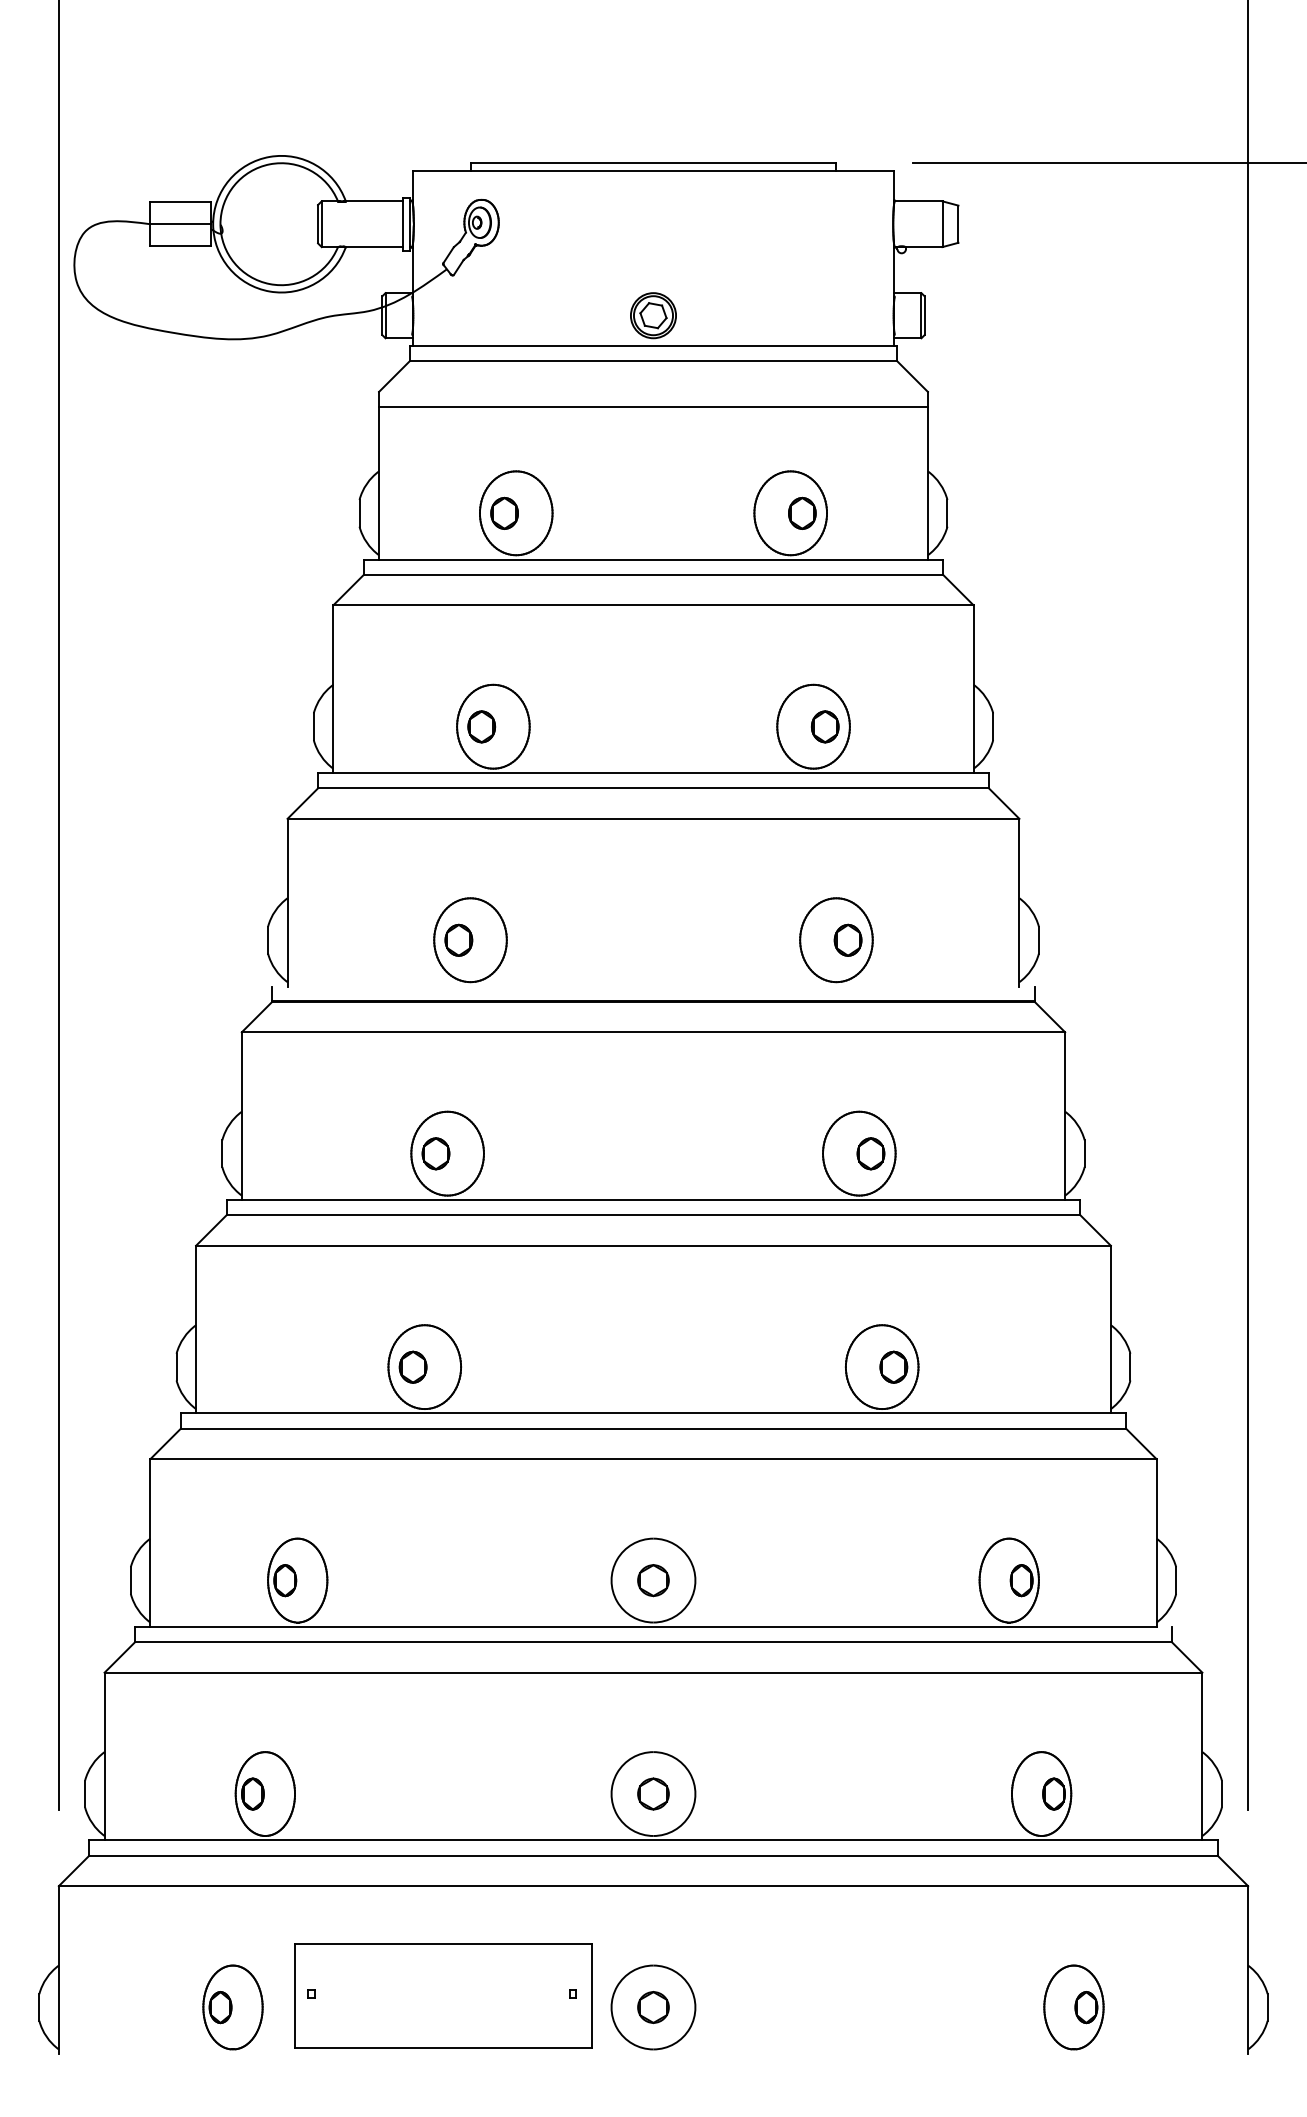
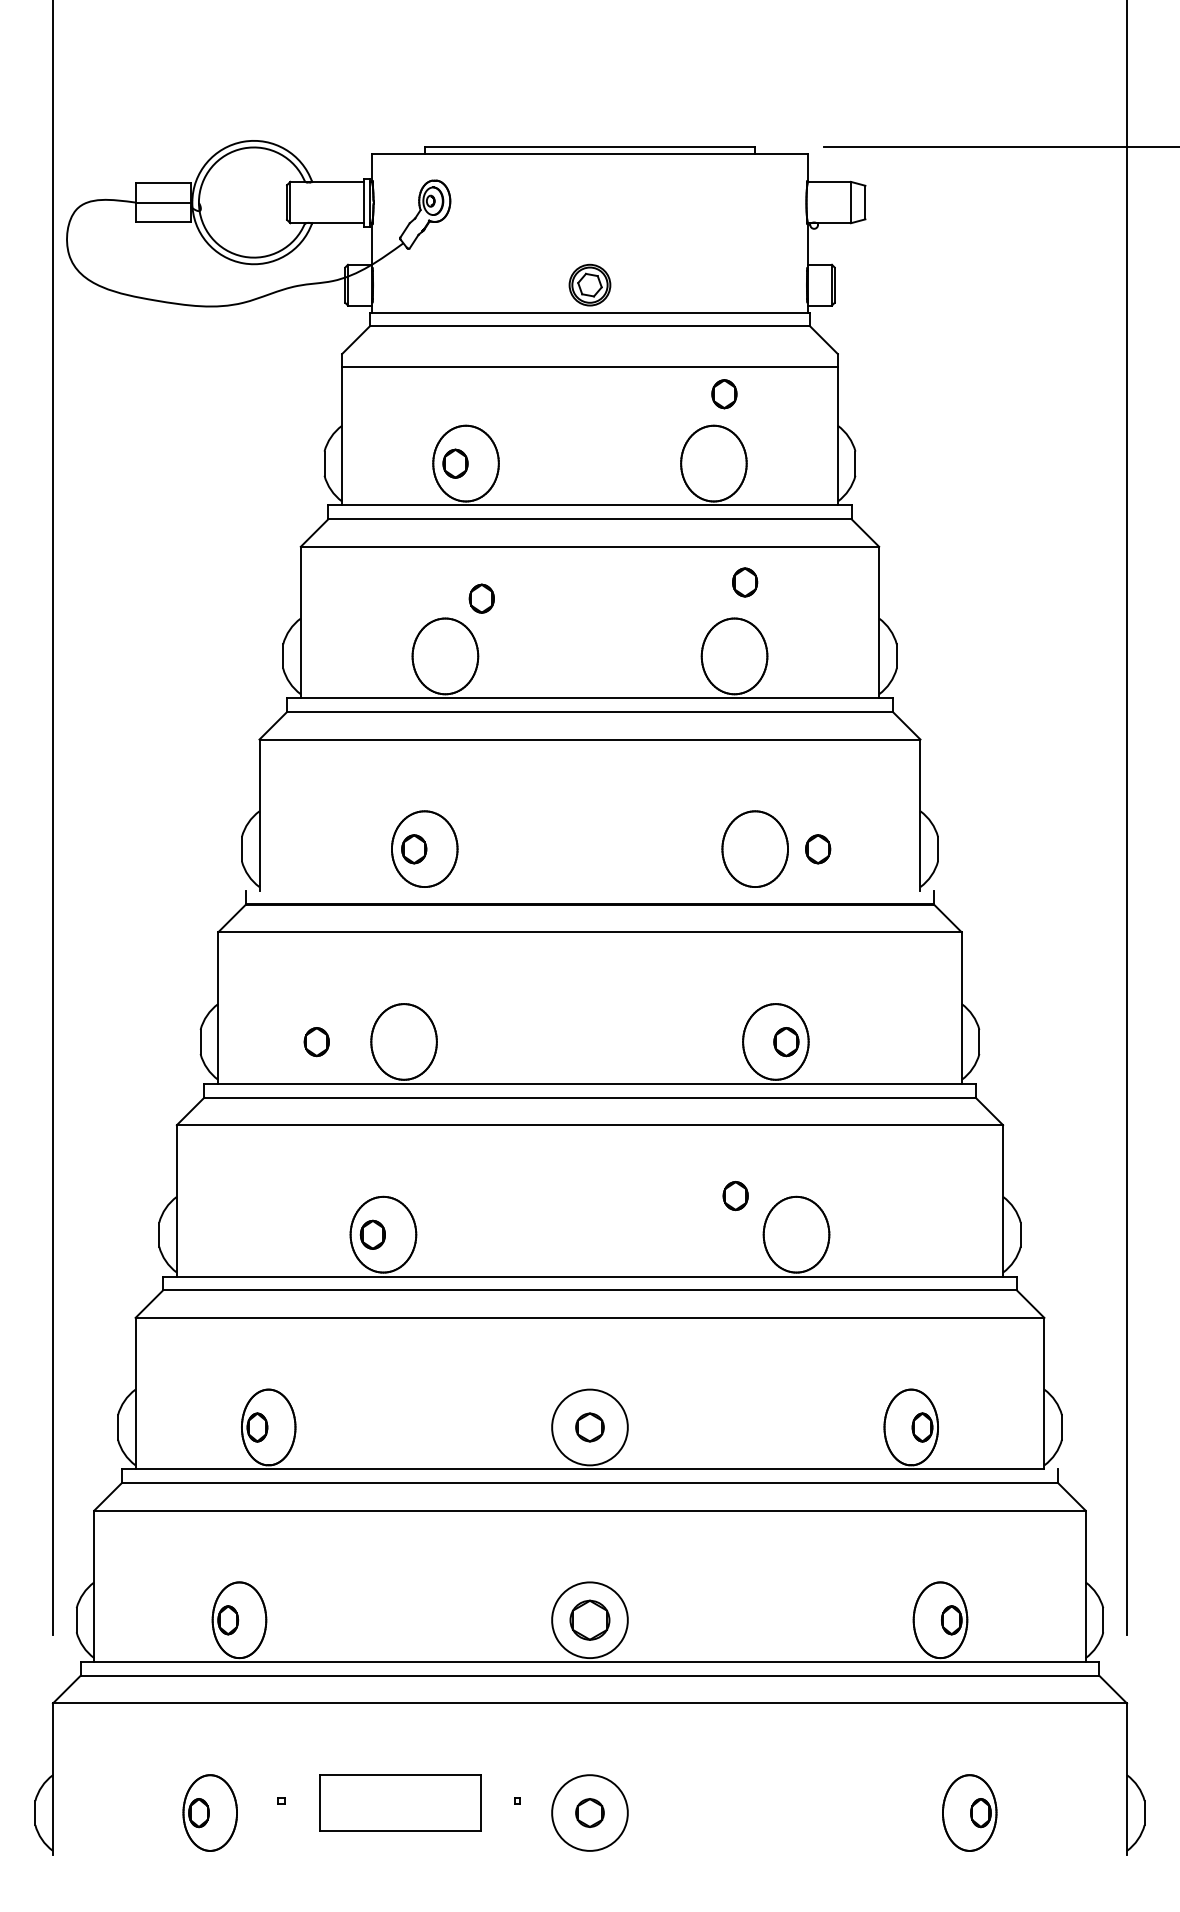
part: (802, 512) -> (724, 393), moved
part: (481, 726) -> (481, 598), moved
part: (825, 726) -> (745, 582), moved
part: (847, 939) -> (817, 848), moved
part: (435, 1153) -> (316, 1041), moved
part: (893, 1366) -> (735, 1195), moved
part: (653, 1793) -> (590, 1619), size x1.4
part: (443, 1995) -> (400, 1802), size x0.6

